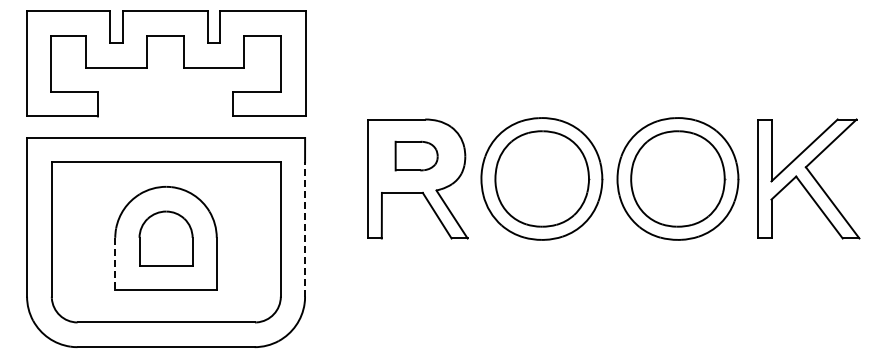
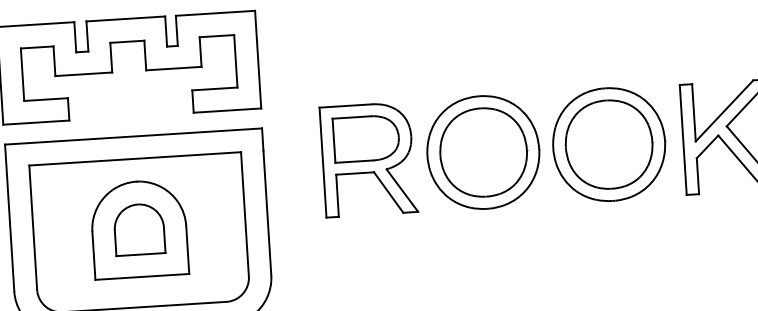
part: (416, 155) -> (366, 138), size x1.67
line: (305, 228) -> (267, 212), dashed -> solid
line: (115, 264) -> (94, 256), dashed -> solid

